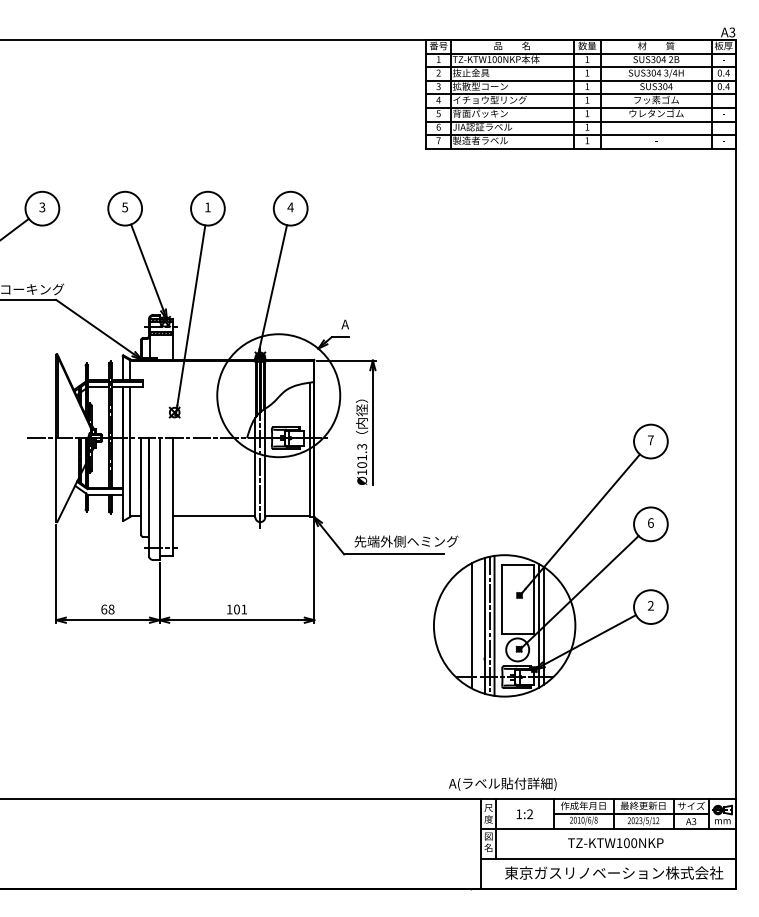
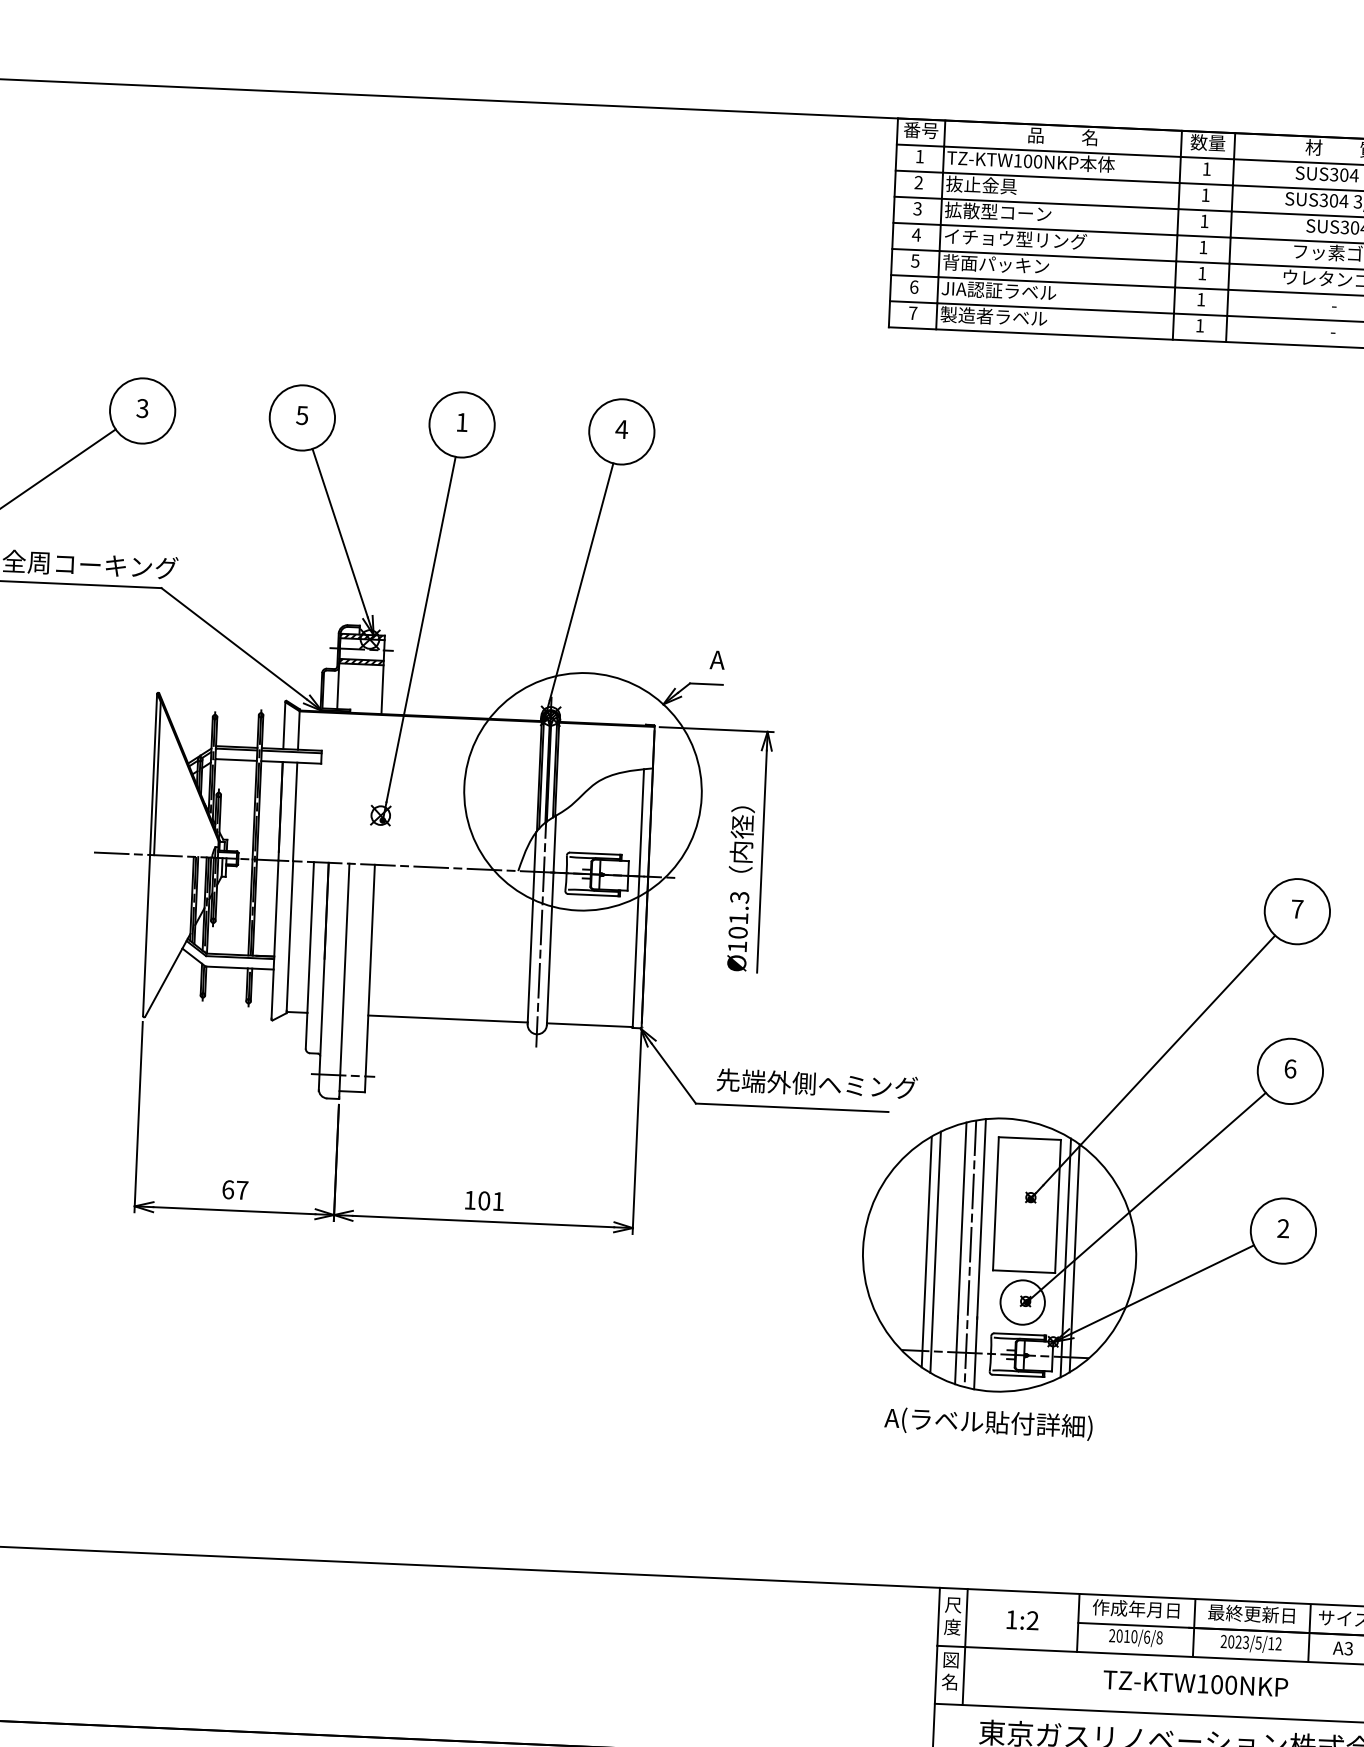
text: (111, 609) -> (242, 1190), 68 -> 67
line: (466, 625) -> (925, 1251), added
text: (502, 783) -> (988, 1422), moved

